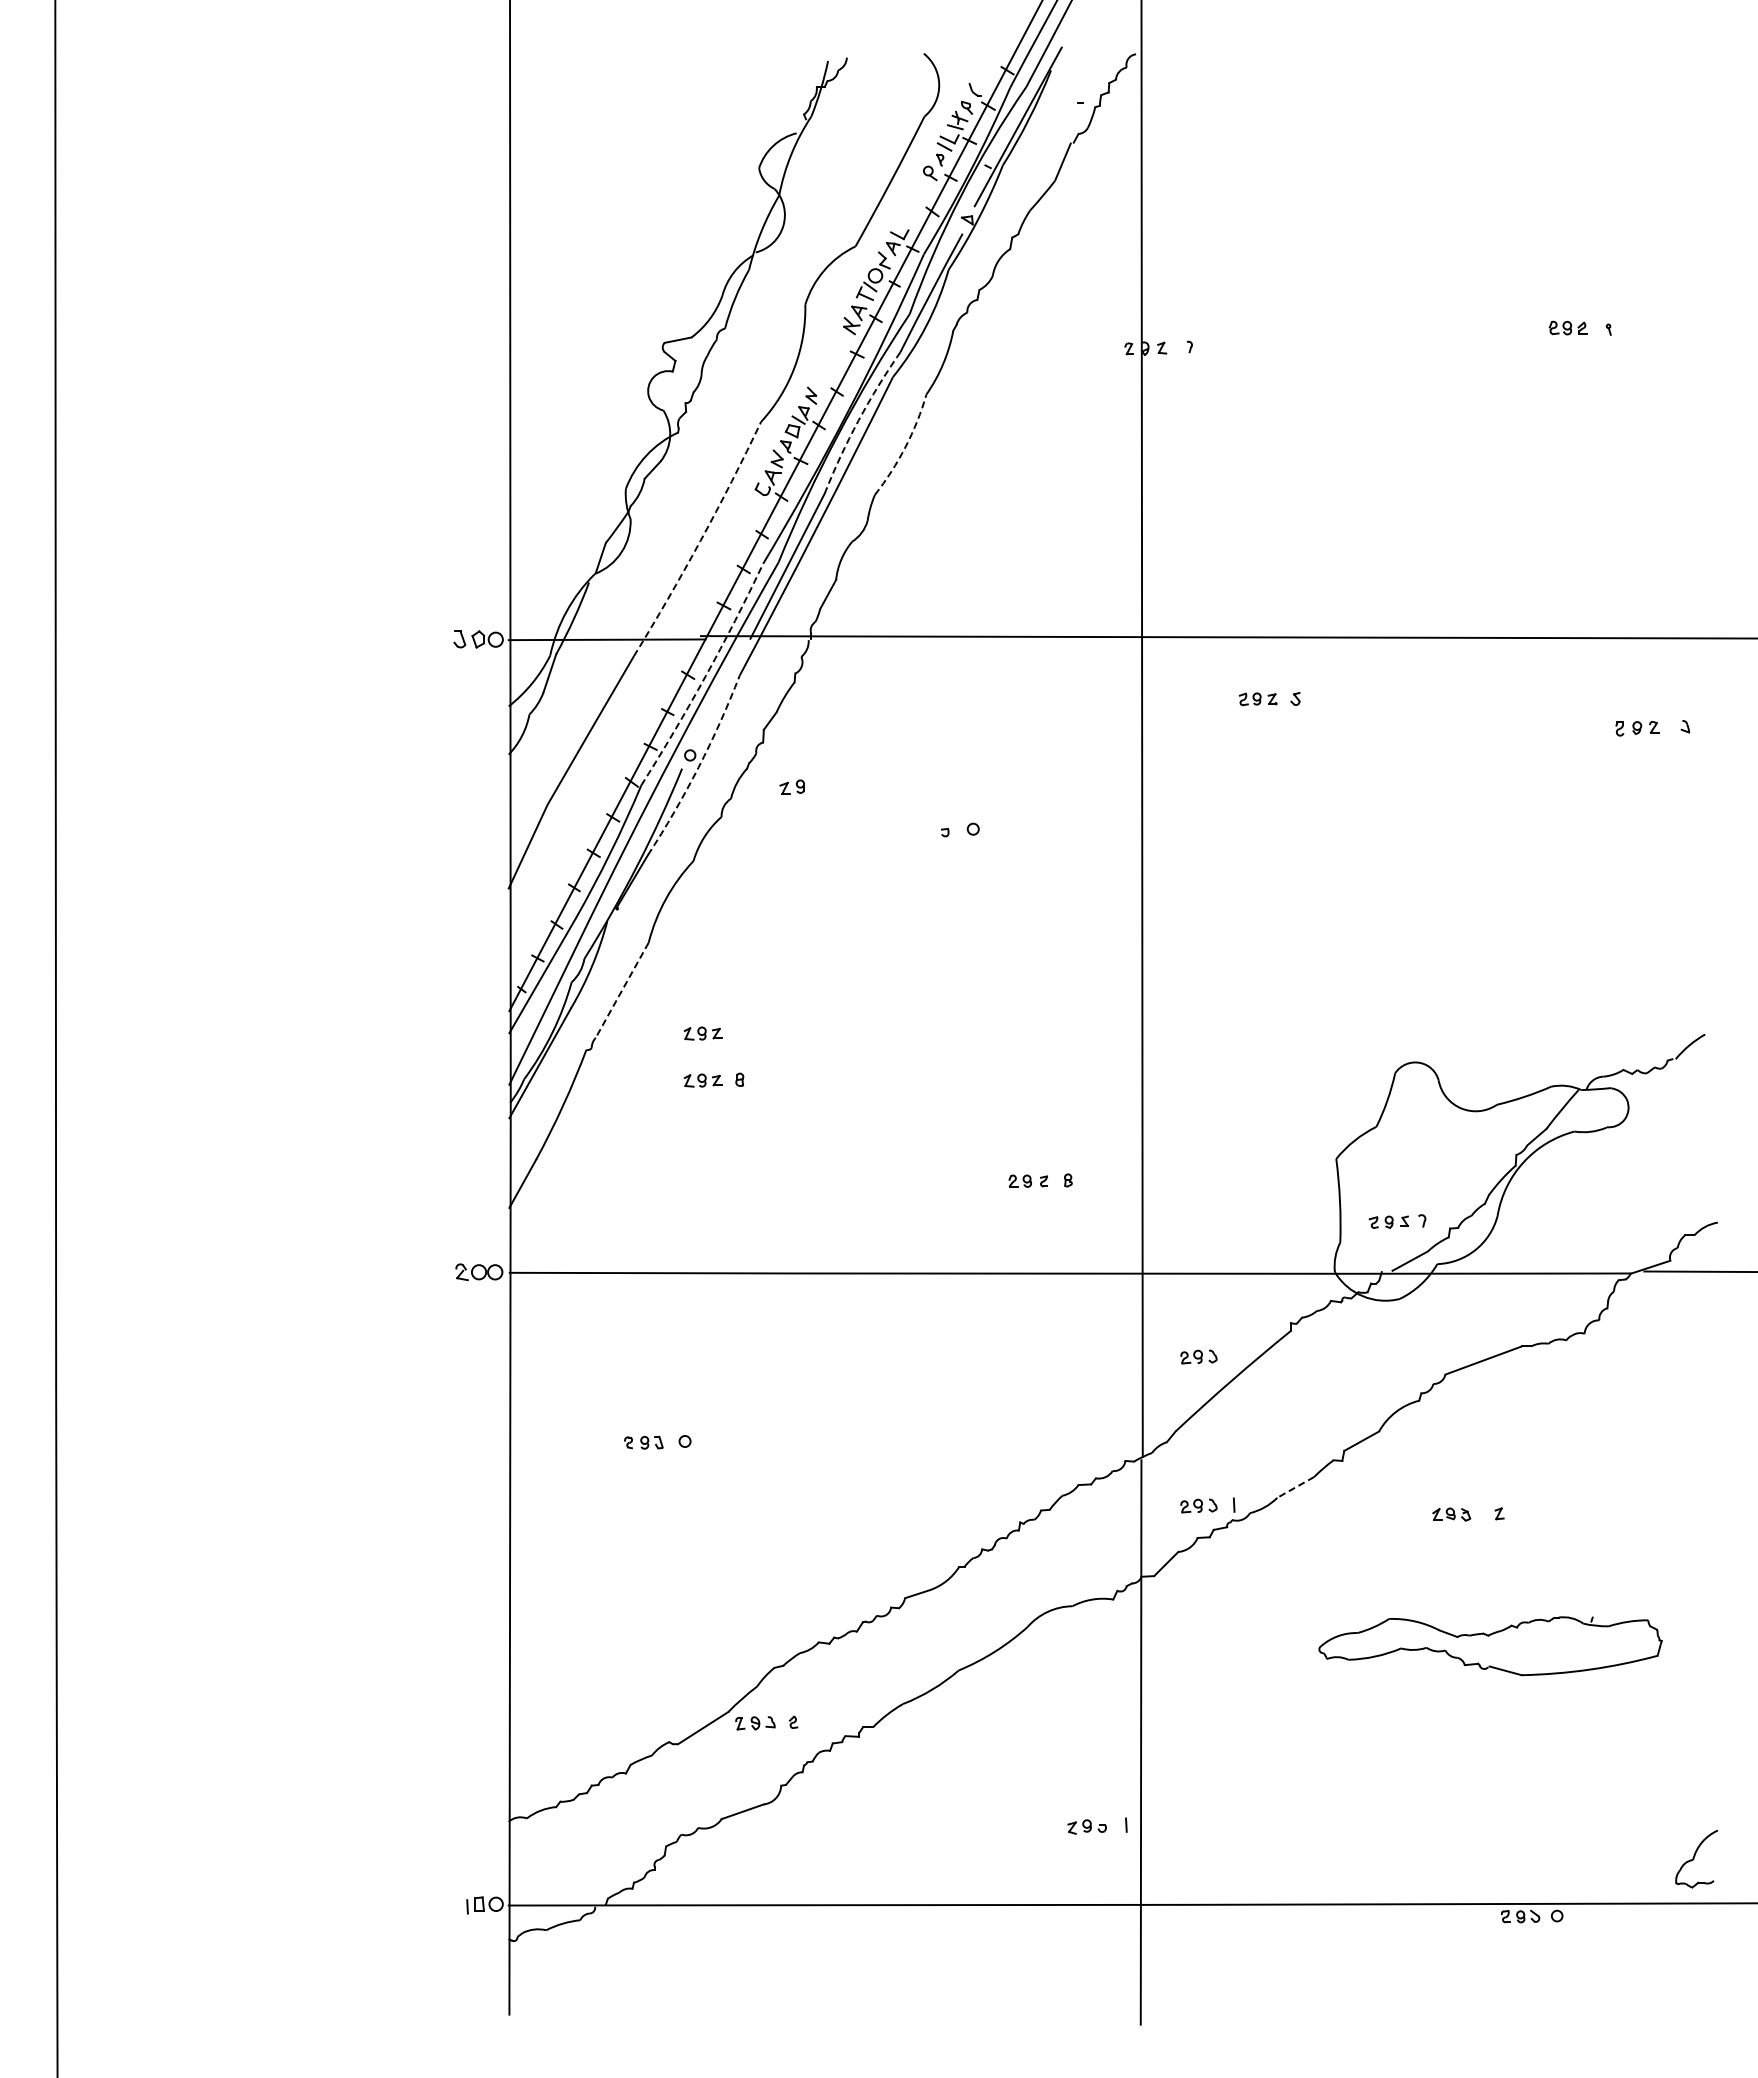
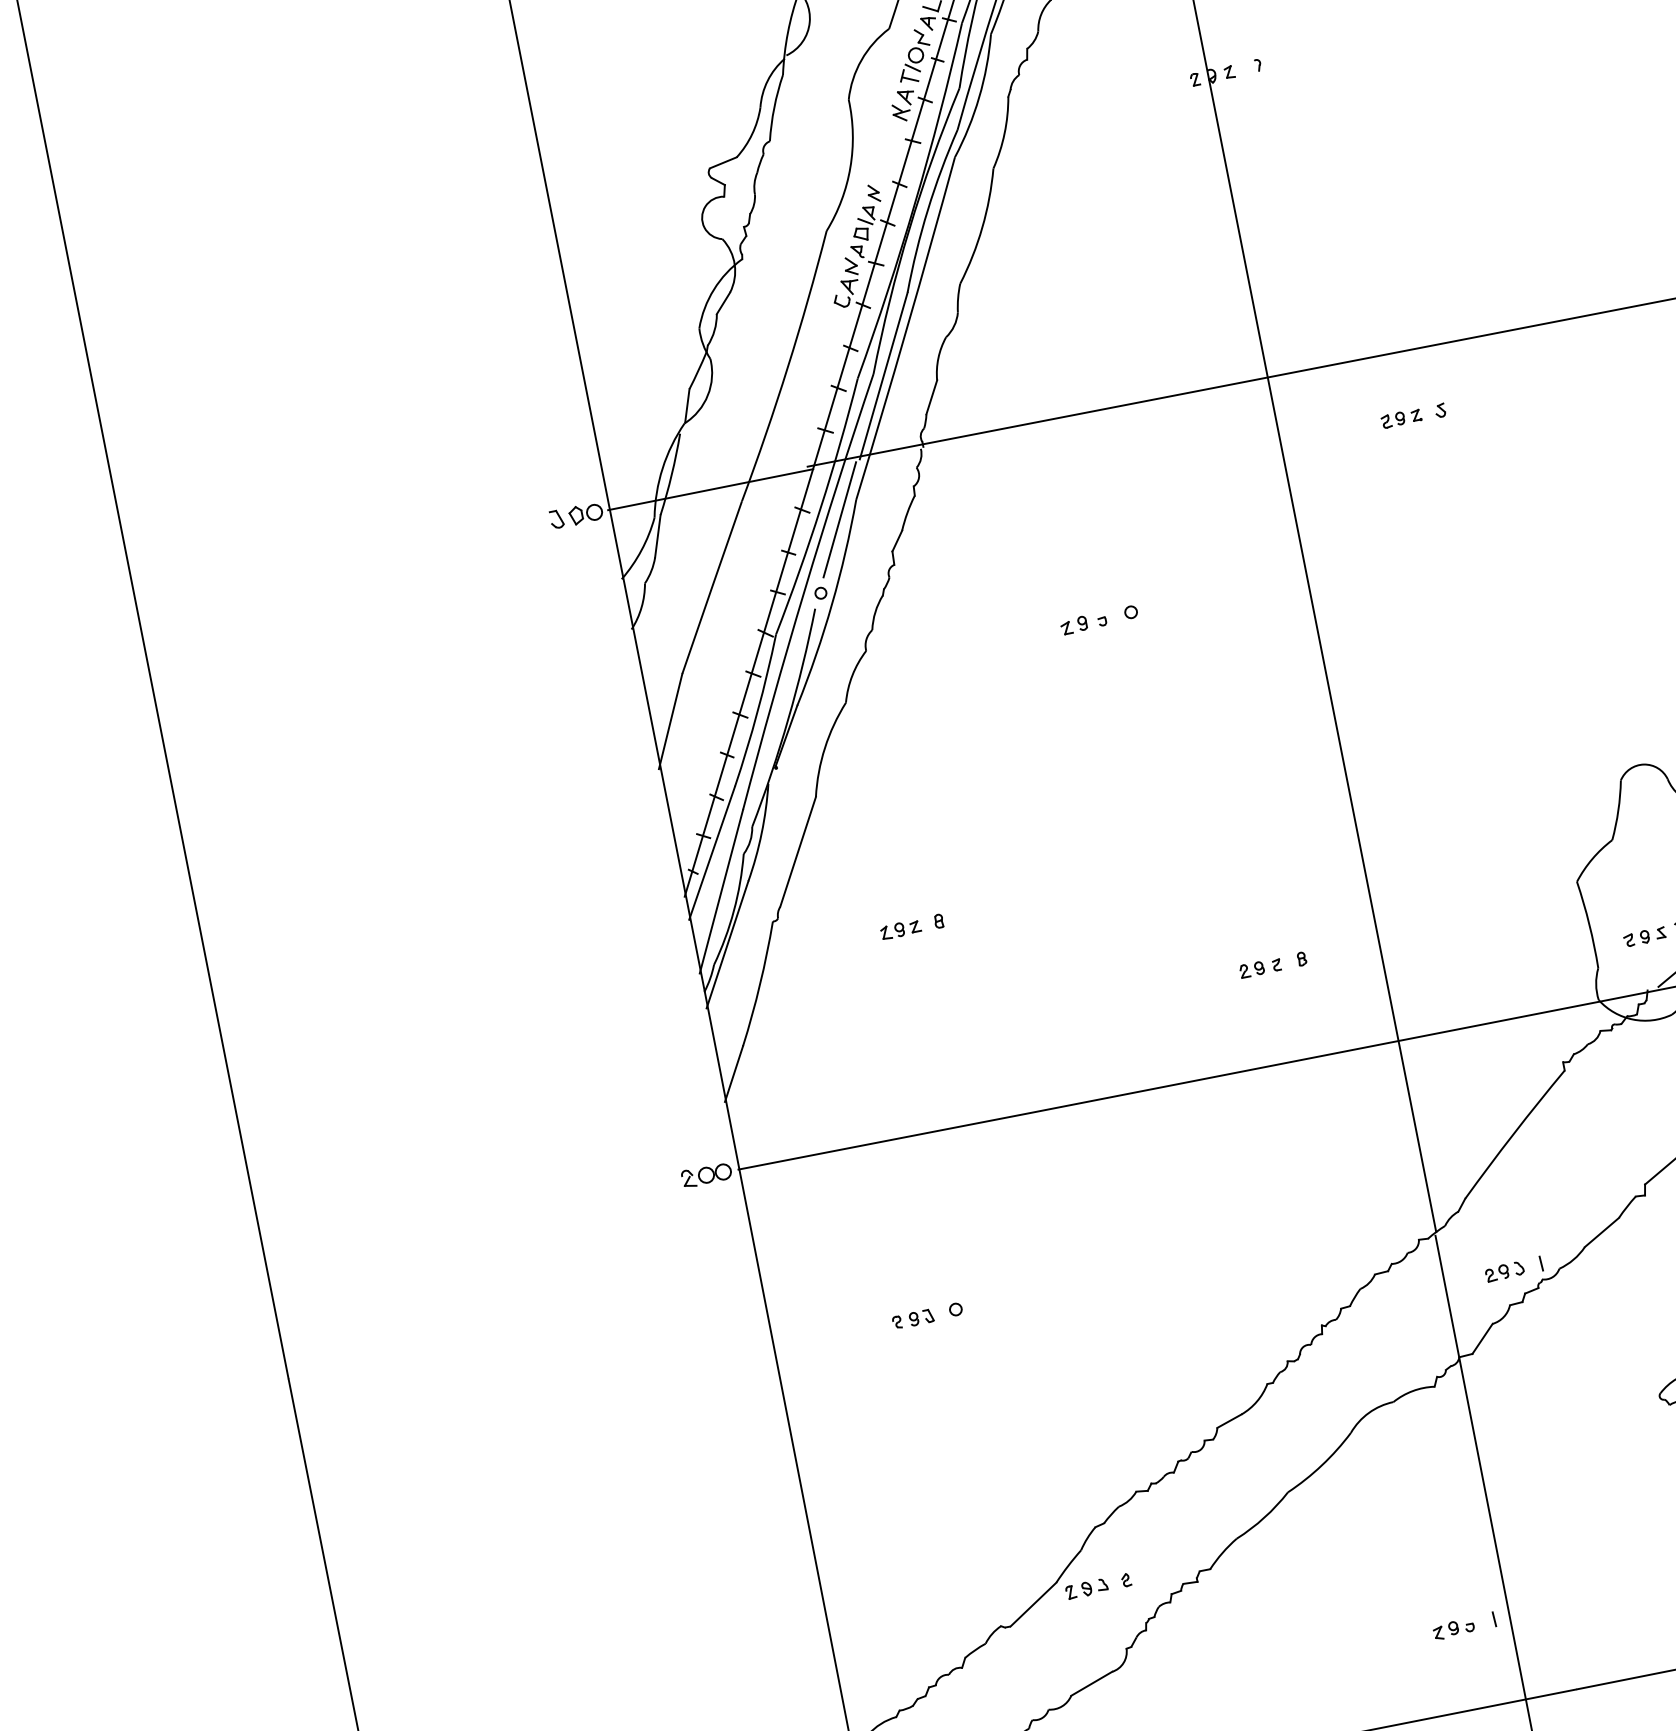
arc: (858, 420) -> (927, 209), dashed -> solid
arc: (905, 447) -> (982, 228), dashed -> solid
arc: (700, 540) -> (787, 367), dashed -> solid
arc: (705, 676) -> (820, 507), dashed -> solid
line: (720, 690) -> (839, 519), added
arc: (698, 767) -> (832, 604), dashed -> solid
part: (791, 786) -> (1073, 625), moved
line: (621, 990) -> (797, 852), dashed -> solid
part: (702, 1033) -> (890, 880), removed
part: (1198, 1356) -> (1473, 1115), removed
line: (1295, 1487) -> (1601, 1232), dashed -> solid

